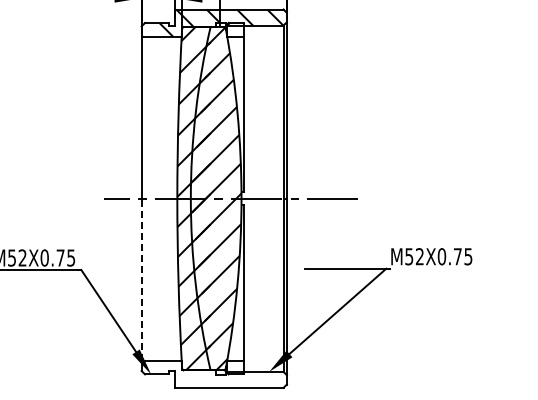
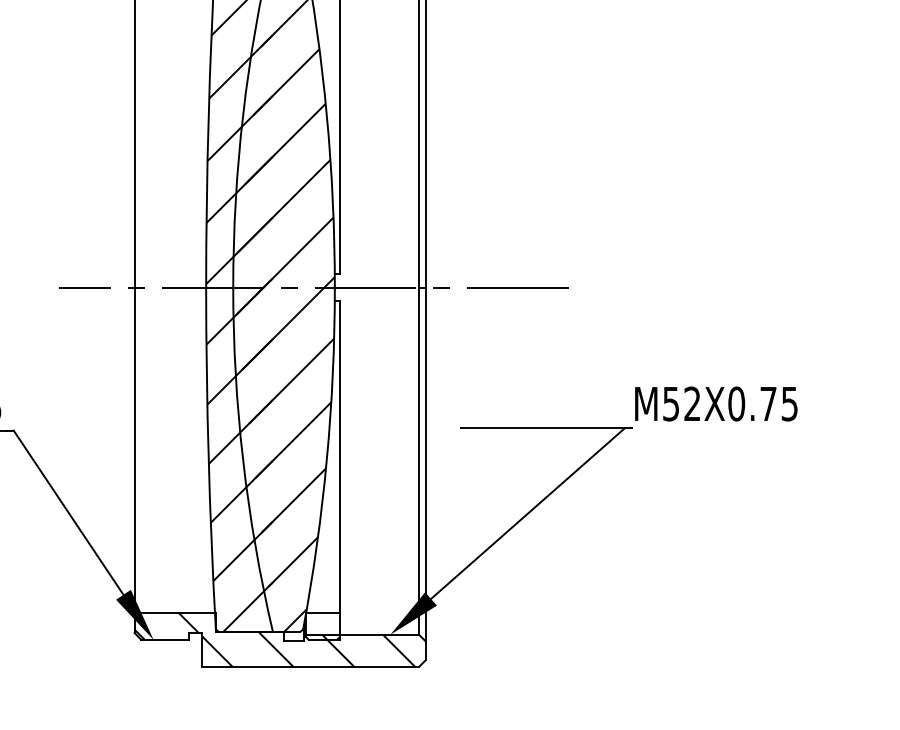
line: (141, 279) -> (134, 449), dashed -> solid
hatch: (211, 373) -> (274, 638), added

